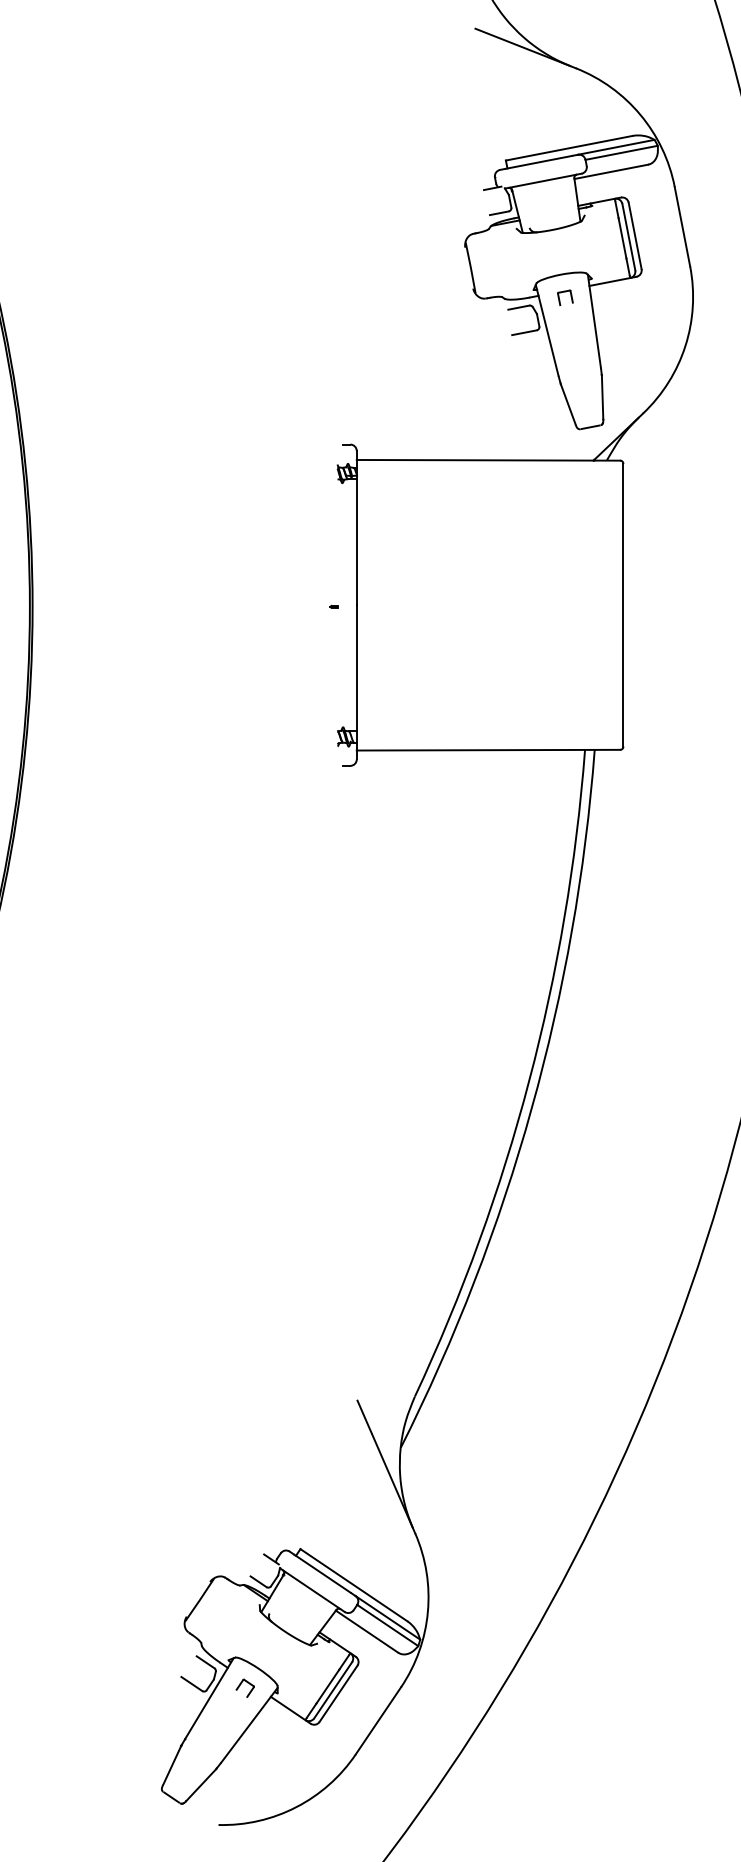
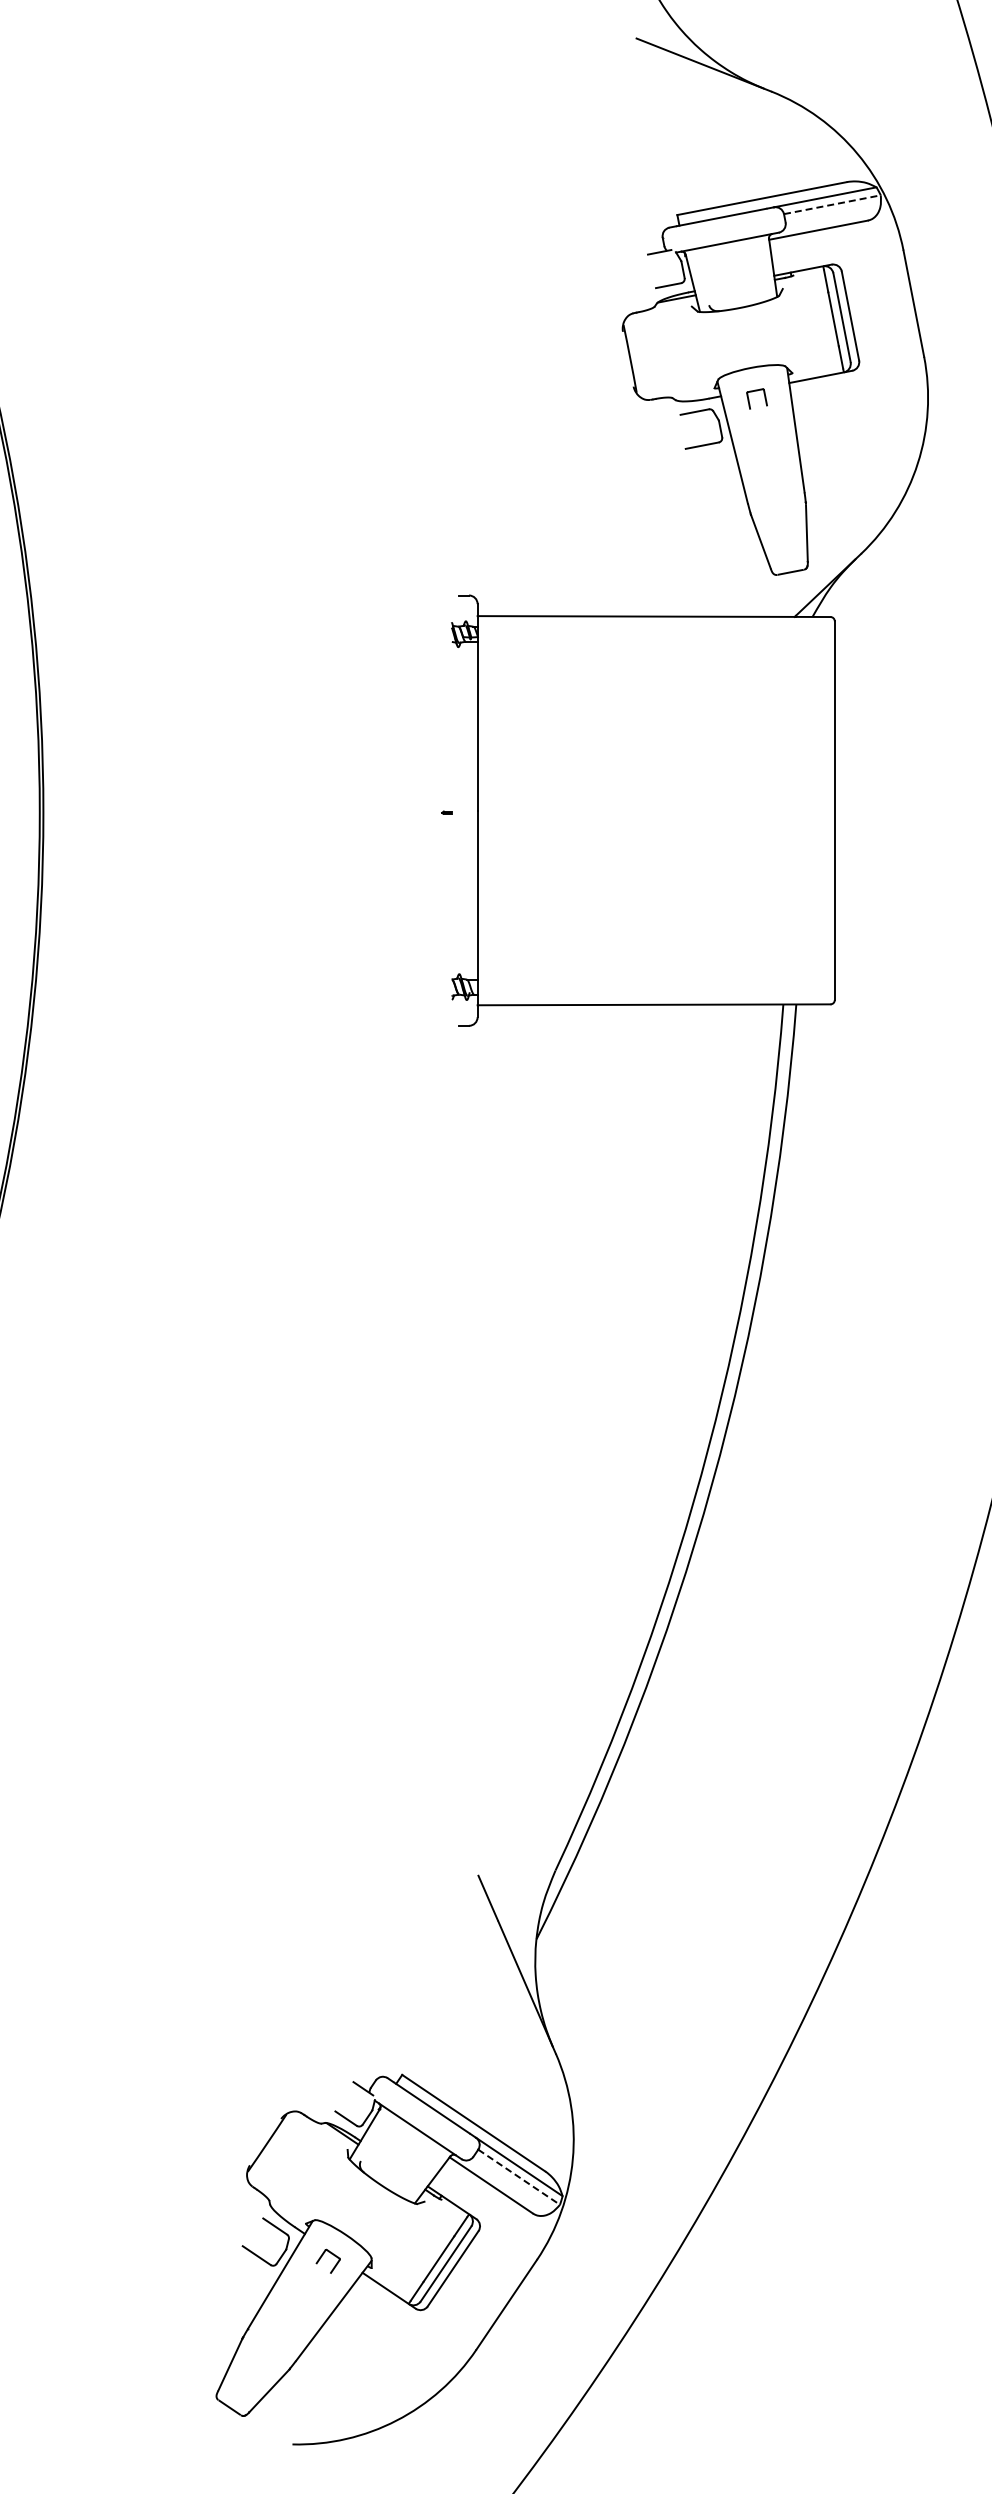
line: (621, 152) -> (832, 204), solid -> dashed
line: (388, 1625) -> (519, 2177), solid -> dashed

